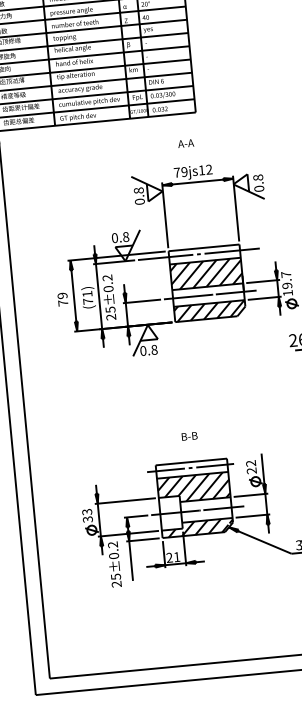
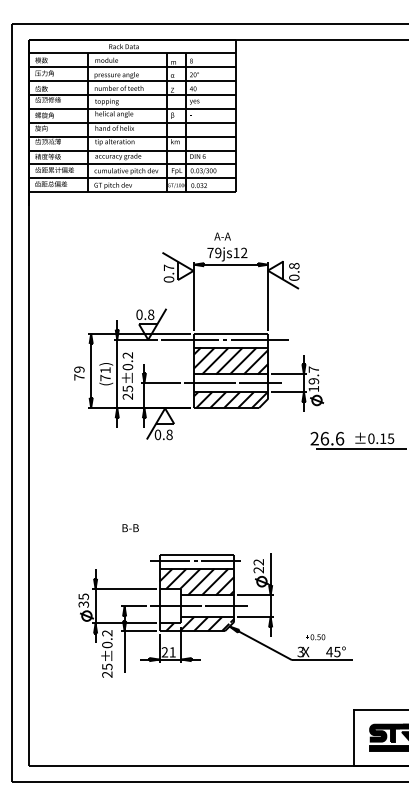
text: (185, 143) -> (222, 236), moved
text: (138, 190) -> (168, 267), 0.8 -> 0.7
text: (189, 436) -> (130, 528), moved
text: (86, 511) -> (83, 596), 33 -> 35

